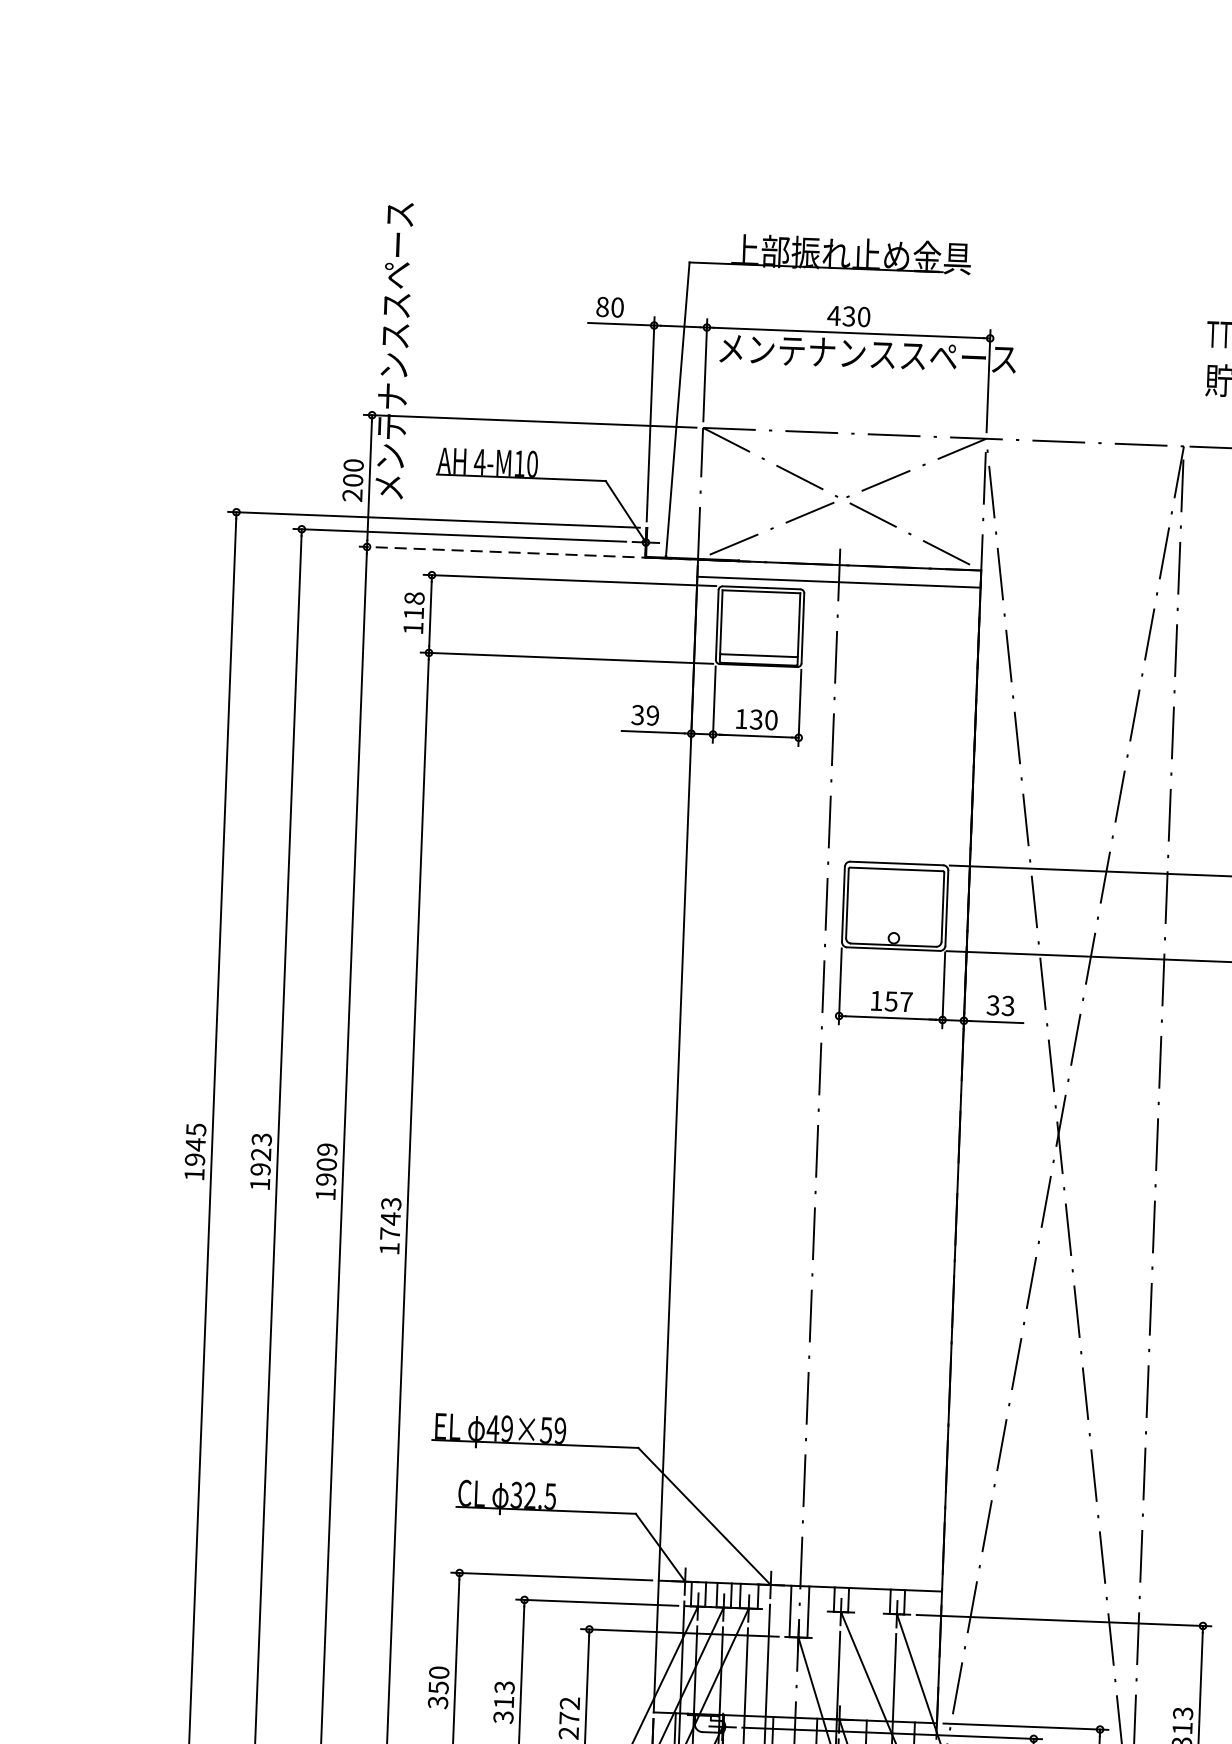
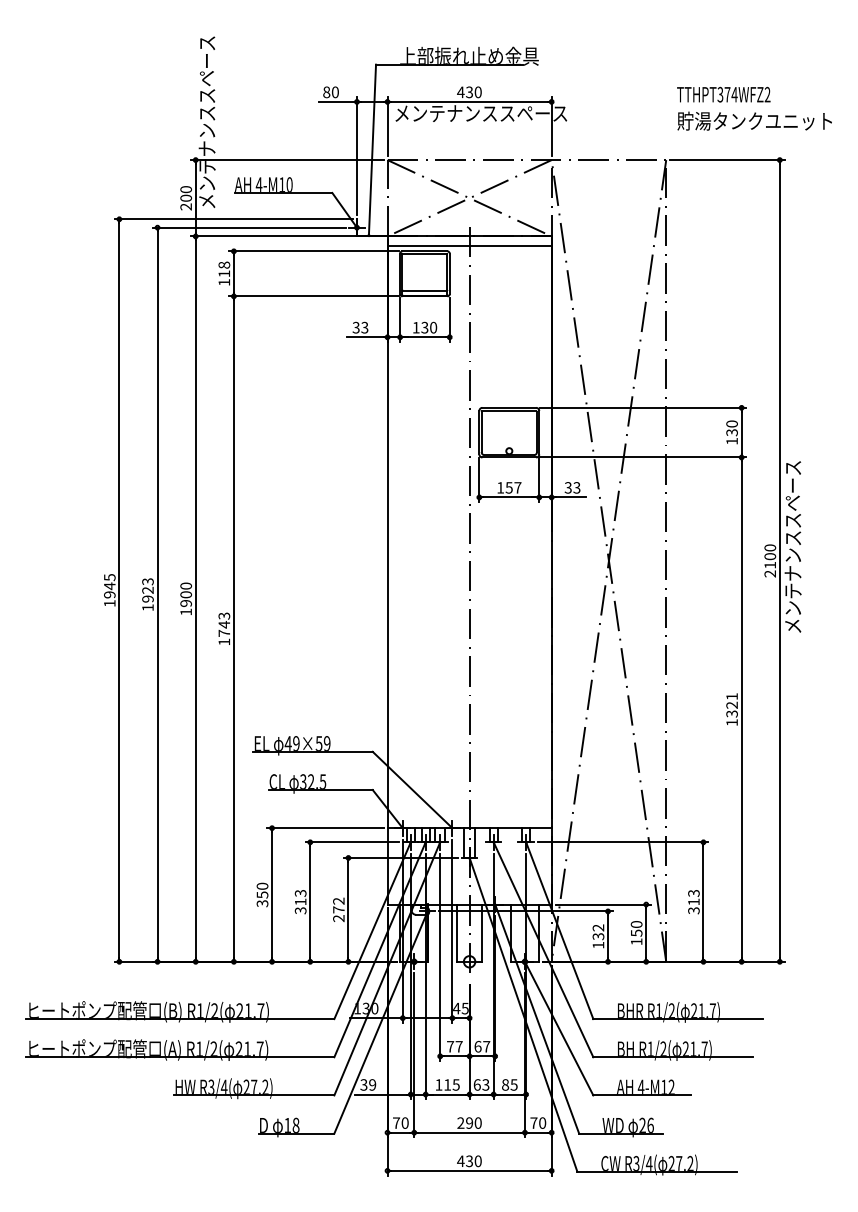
line: (523, 553) -> (286, 236), dashed -> solid
text: (652, 715) -> (364, 327), 39 -> 33
text: (326, 1148) -> (185, 585), 1909 -> 1900

